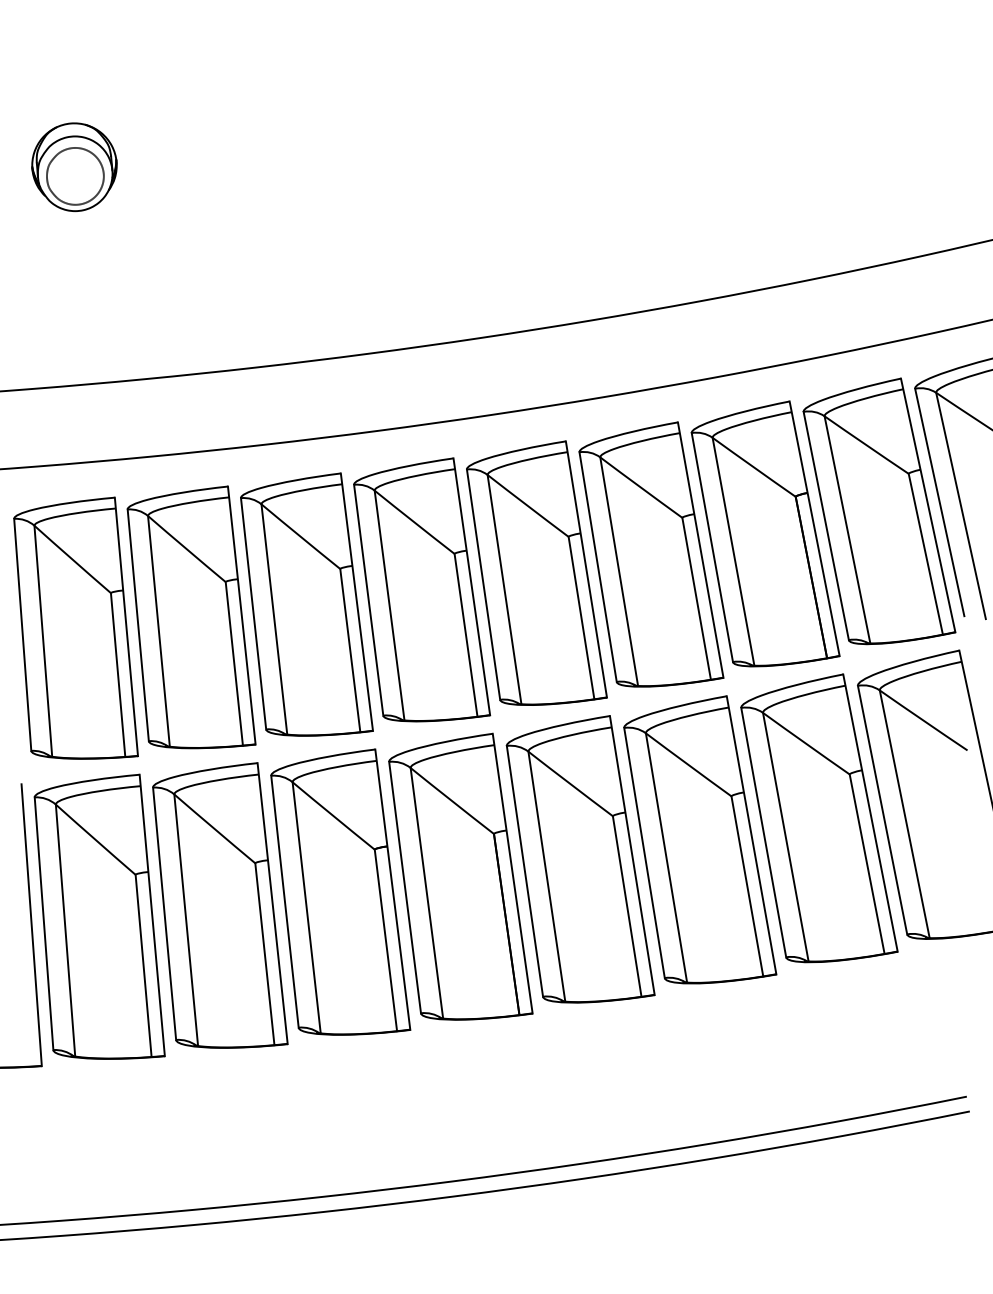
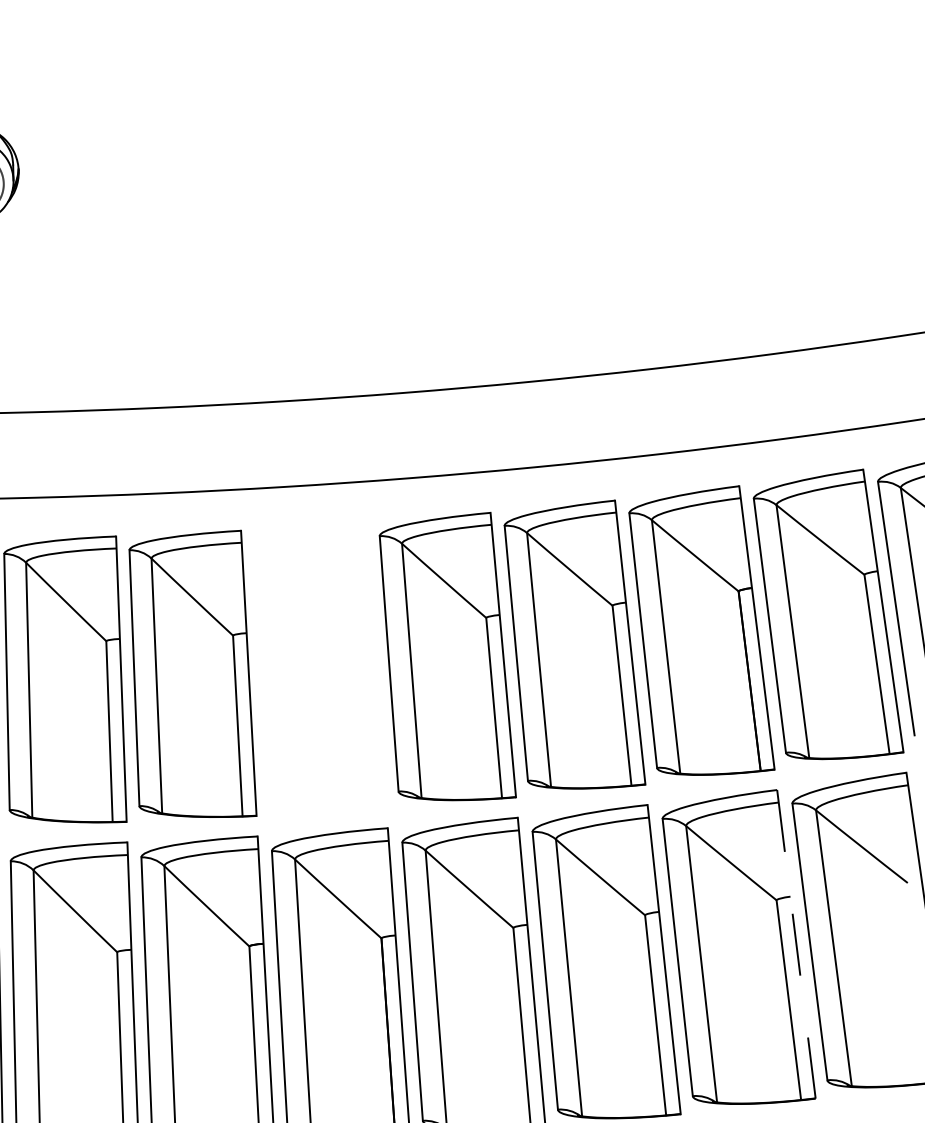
part: (422, 589) -> (321, 664), removed
line: (870, 813) -> (796, 944), solid -> dashed

